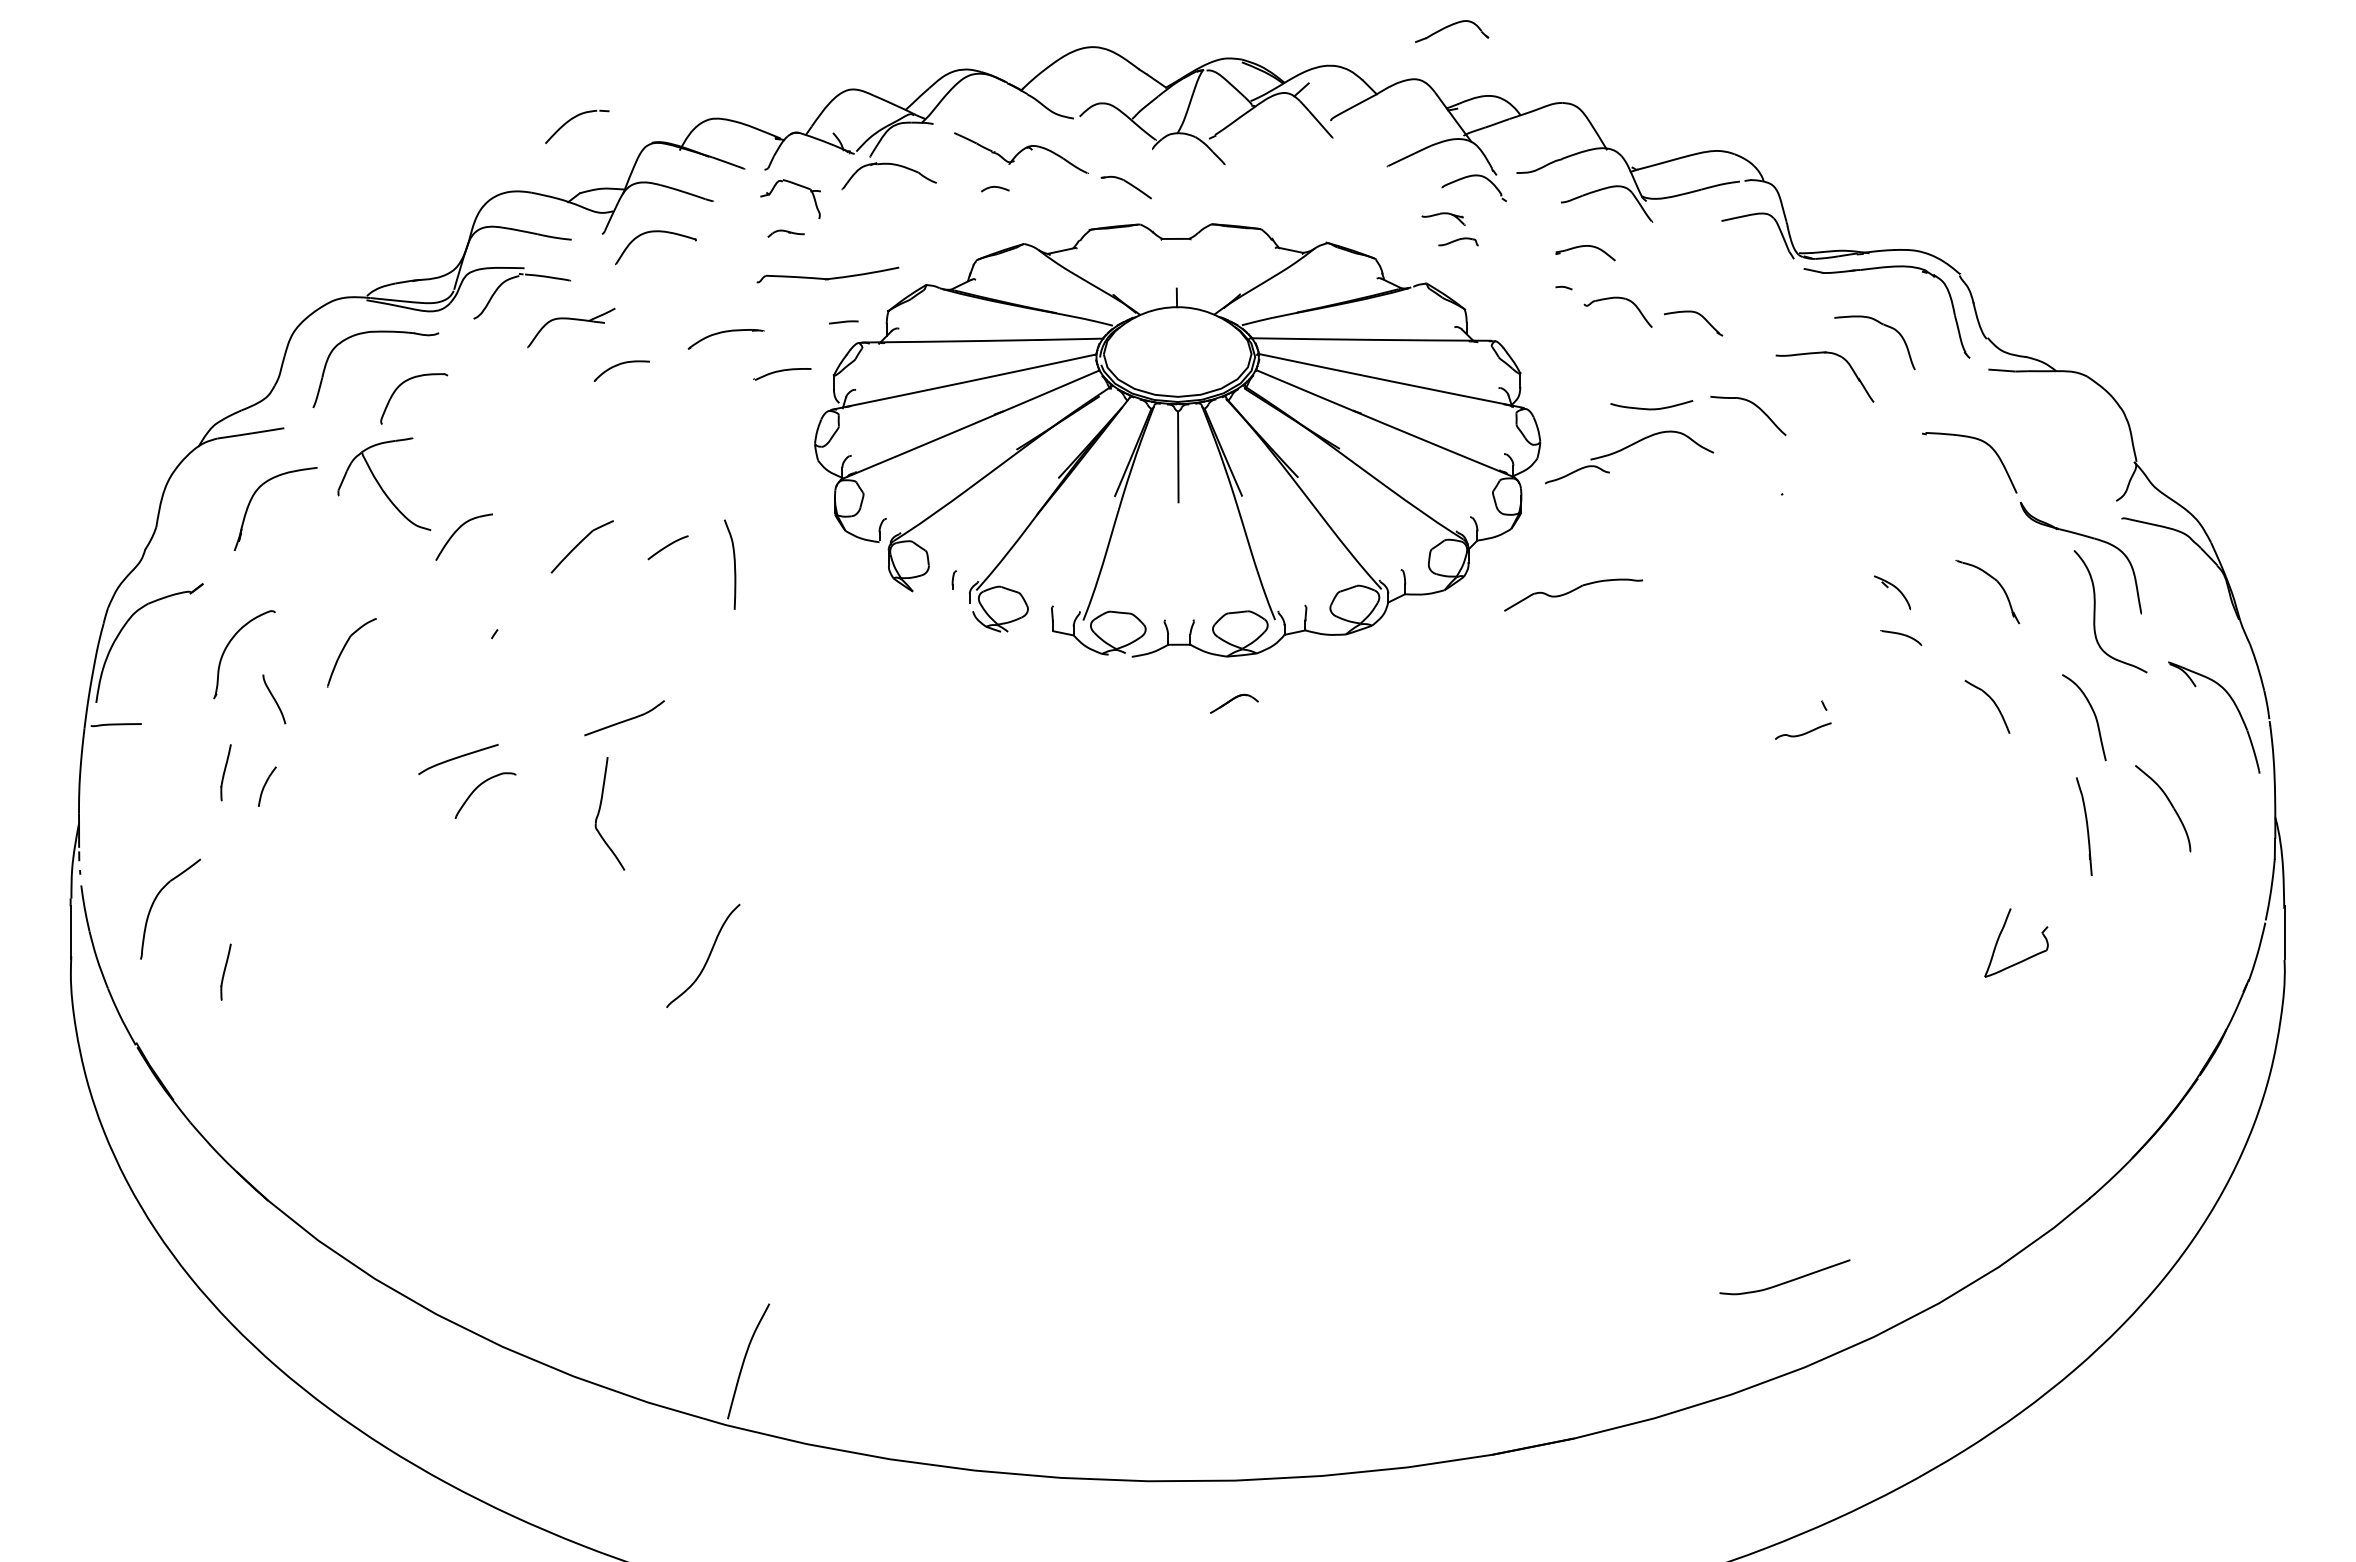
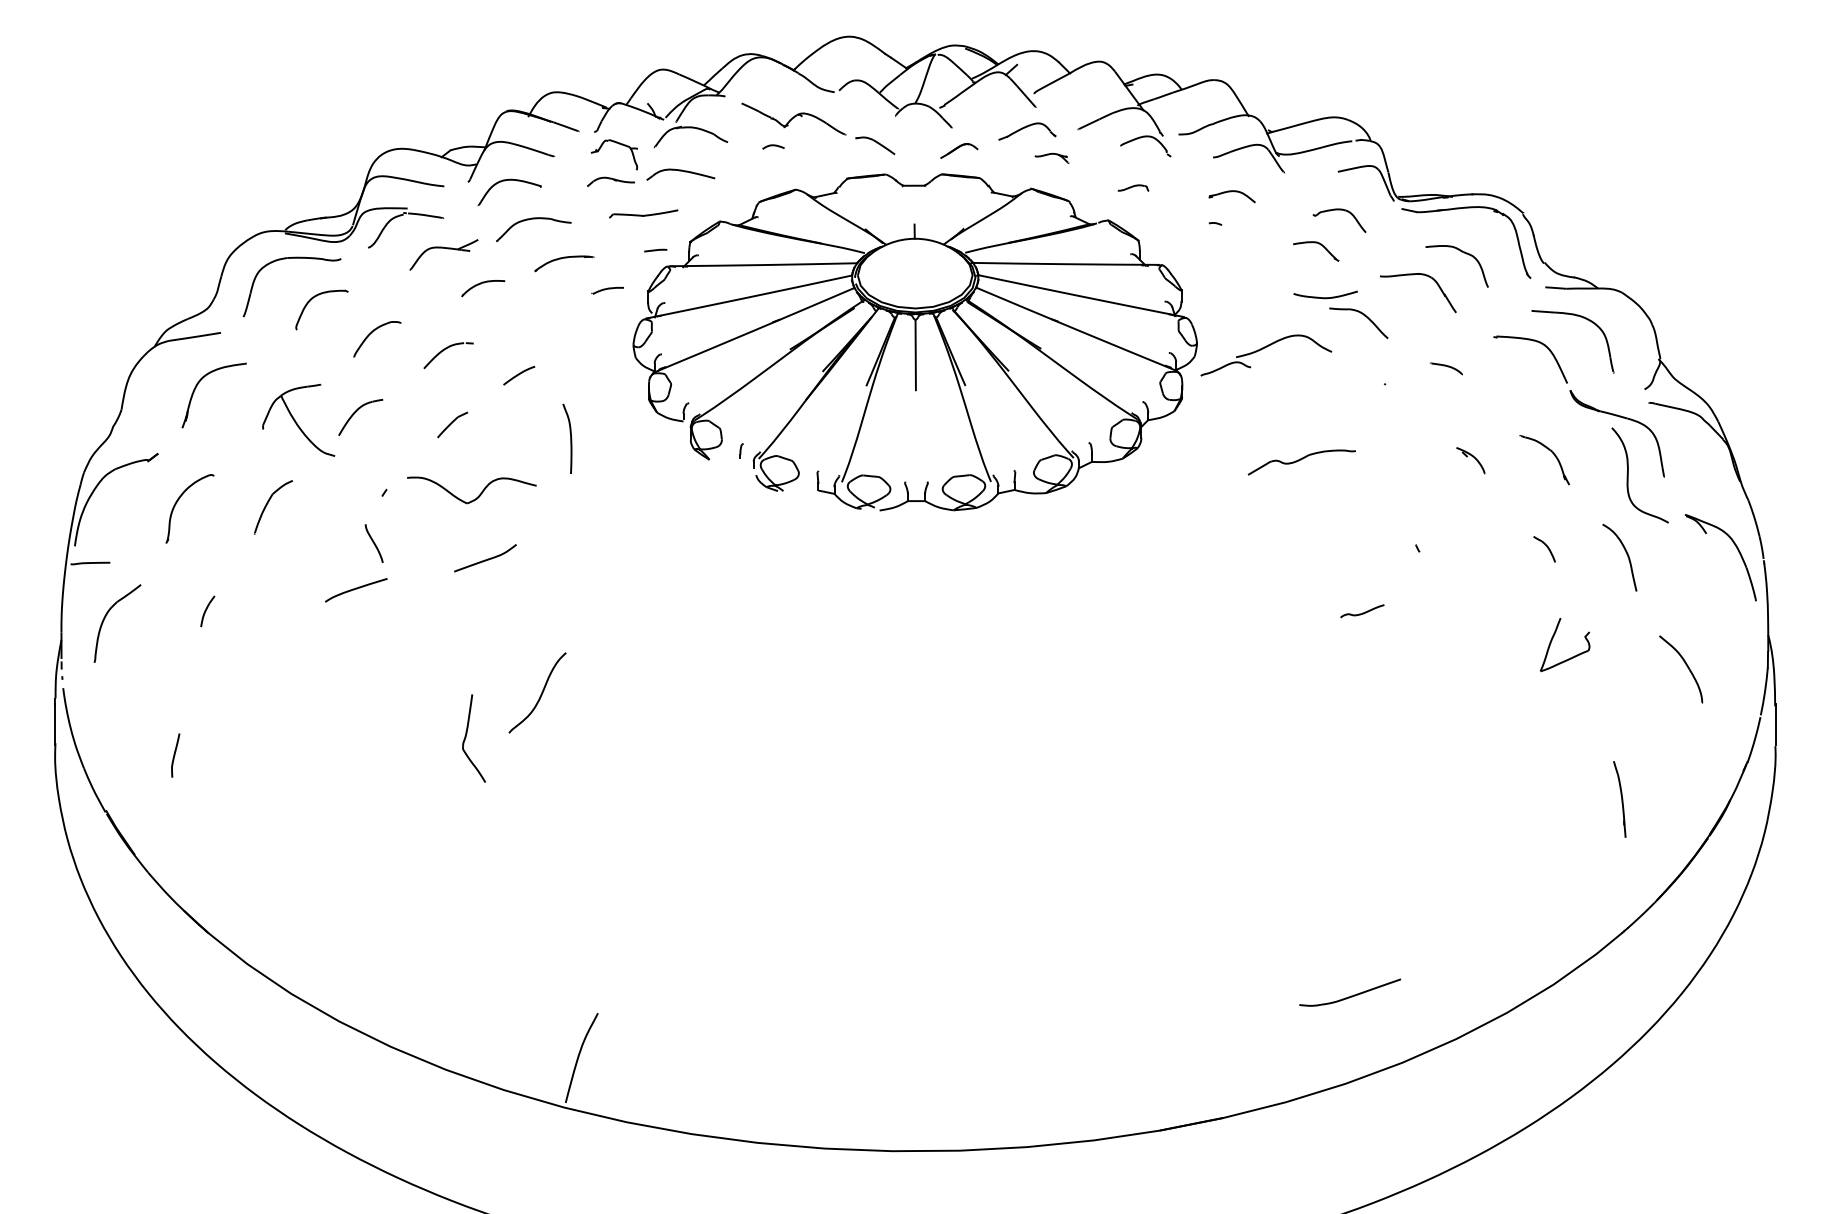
part: (1452, 31) -> (1027, 131), moved
part: (574, 118) -> (446, 349), moved
part: (1443, 218) -> (1051, 157), moved
part: (875, 224) -> (680, 174), added
part: (785, 233) -> (610, 181), size x1.67
part: (827, 274) -> (643, 213), size x0.62
part: (686, 282) -> (533, 219), added
part: (1618, 299) -> (1339, 210), moved
part: (781, 373) -> (607, 290), size x0.71
curve: (1651, 408) -> (1325, 297), moved
part: (2033, 408) -> (1580, 317), added
part: (384, 483) -> (298, 419), moved
part: (582, 546) -> (452, 424), size x0.62
part: (668, 547) -> (519, 375), moved
part: (1573, 595) -> (1301, 462), moved
curve: (1899, 634) -> (1445, 366), moved
part: (614, 638) -> (477, 496), added
curve: (273, 699) -> (373, 543), moved
part: (1234, 703) -> (959, 150), moved
part: (1987, 707) -> (1544, 549), size x0.62
curve: (1803, 732) -> (1362, 612), moved
part: (225, 772) -> (175, 600), removed
part: (480, 786) -> (373, 332), moved
part: (2163, 808) -> (1681, 669), moved
part: (600, 812) -> (466, 737), moved
part: (2083, 826) -> (1619, 799), moved
part: (154, 902) -> (105, 618), moved
curve: (707, 957) -> (540, 694), moved
part: (2023, 959) -> (1570, 657), moved
curve: (1786, 1280) -> (1351, 995), moved

